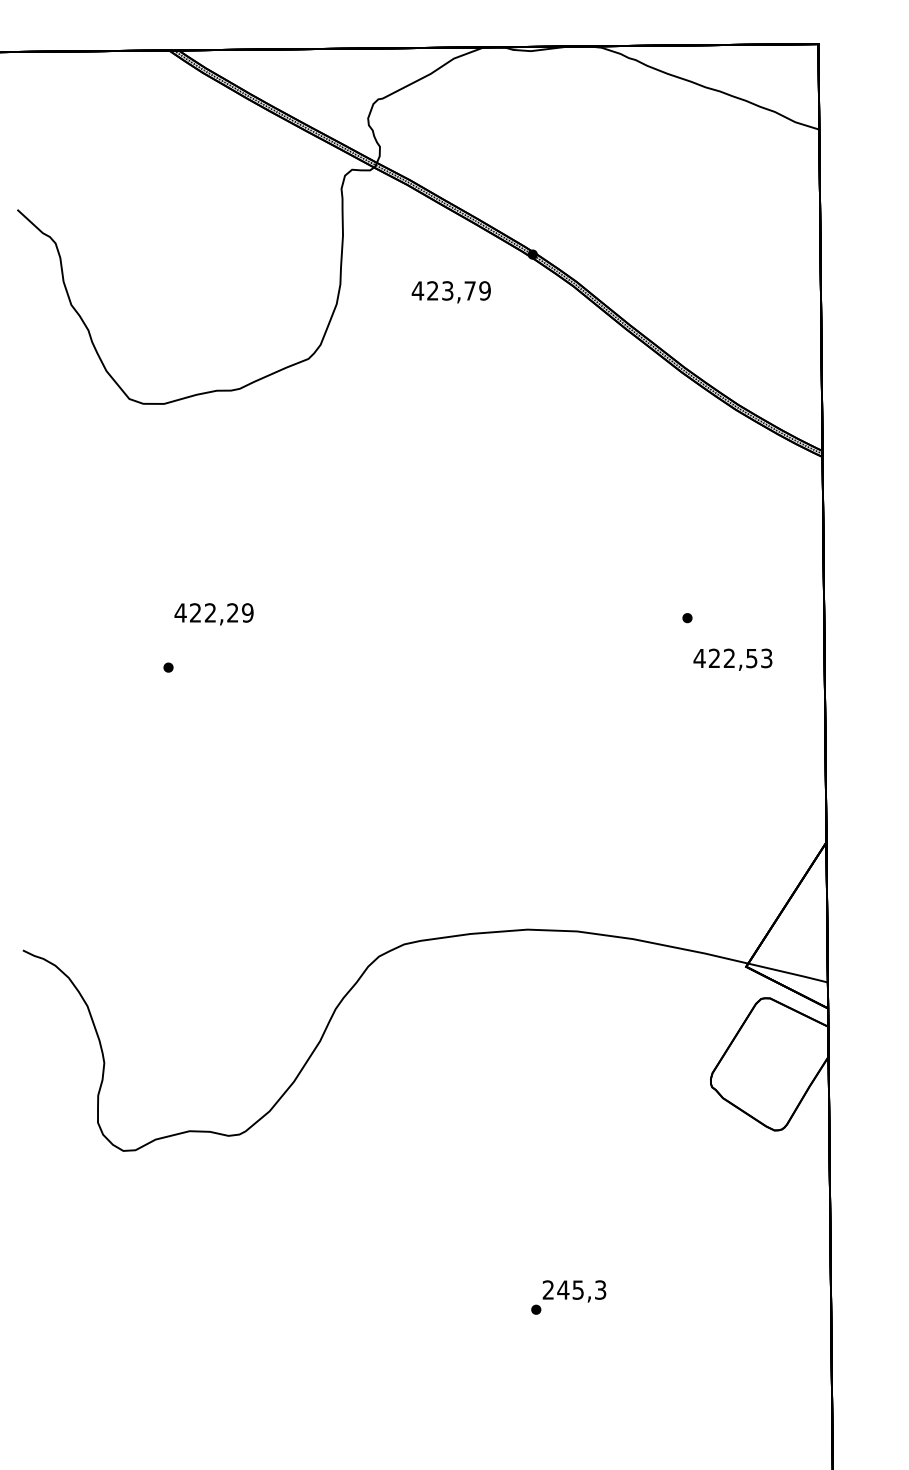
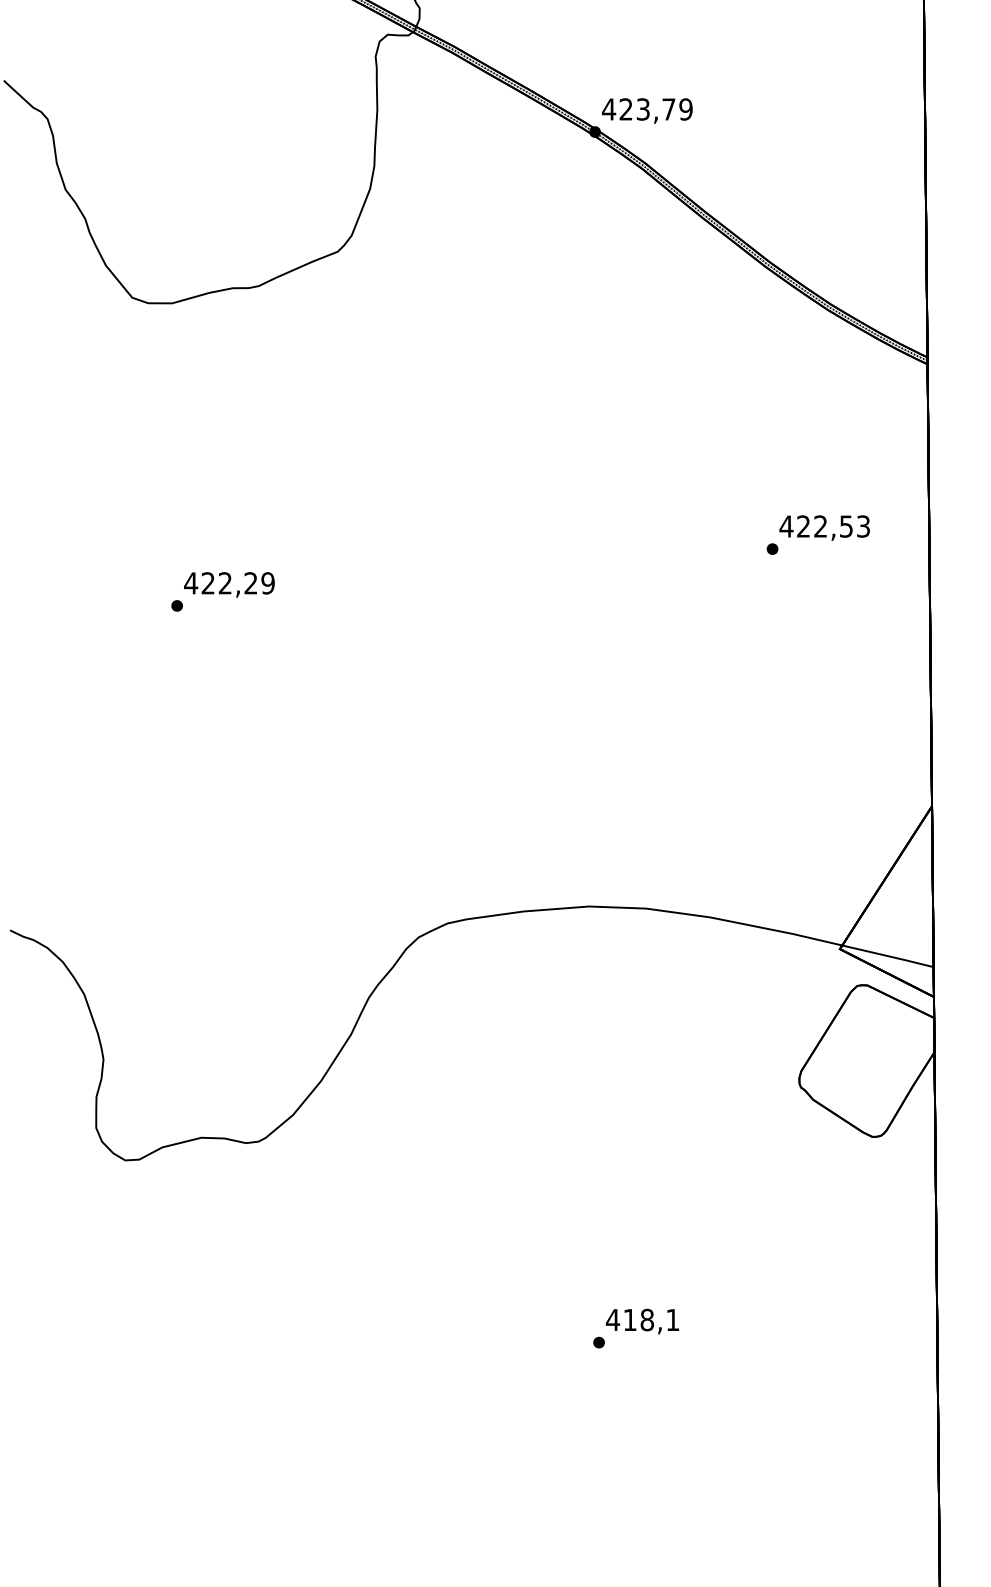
text: (450, 292) -> (646, 111), moved
text: (213, 614) -> (228, 585), moved
text: (732, 659) -> (824, 527), moved
text: (574, 1289) -> (642, 1319), 245,3 -> 418,1

